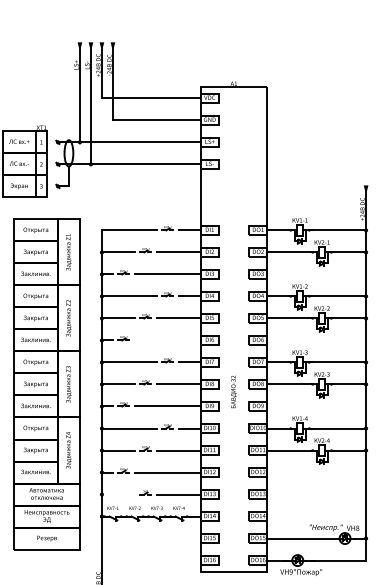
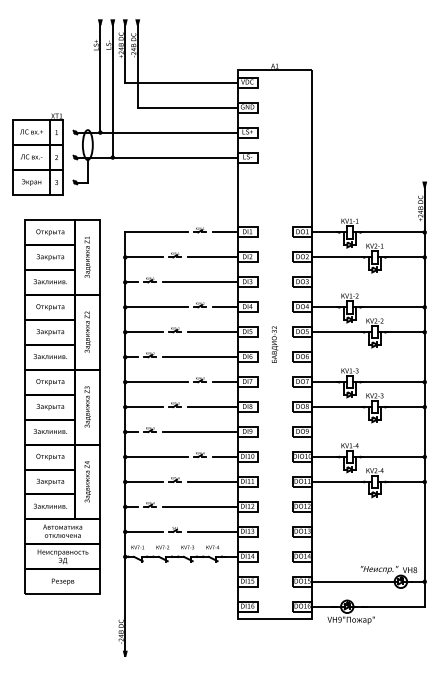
line: (167, 340) -> (199, 357), added
text: (233, 391) -> (274, 344), moved
line: (118, 494) -> (143, 531), added

